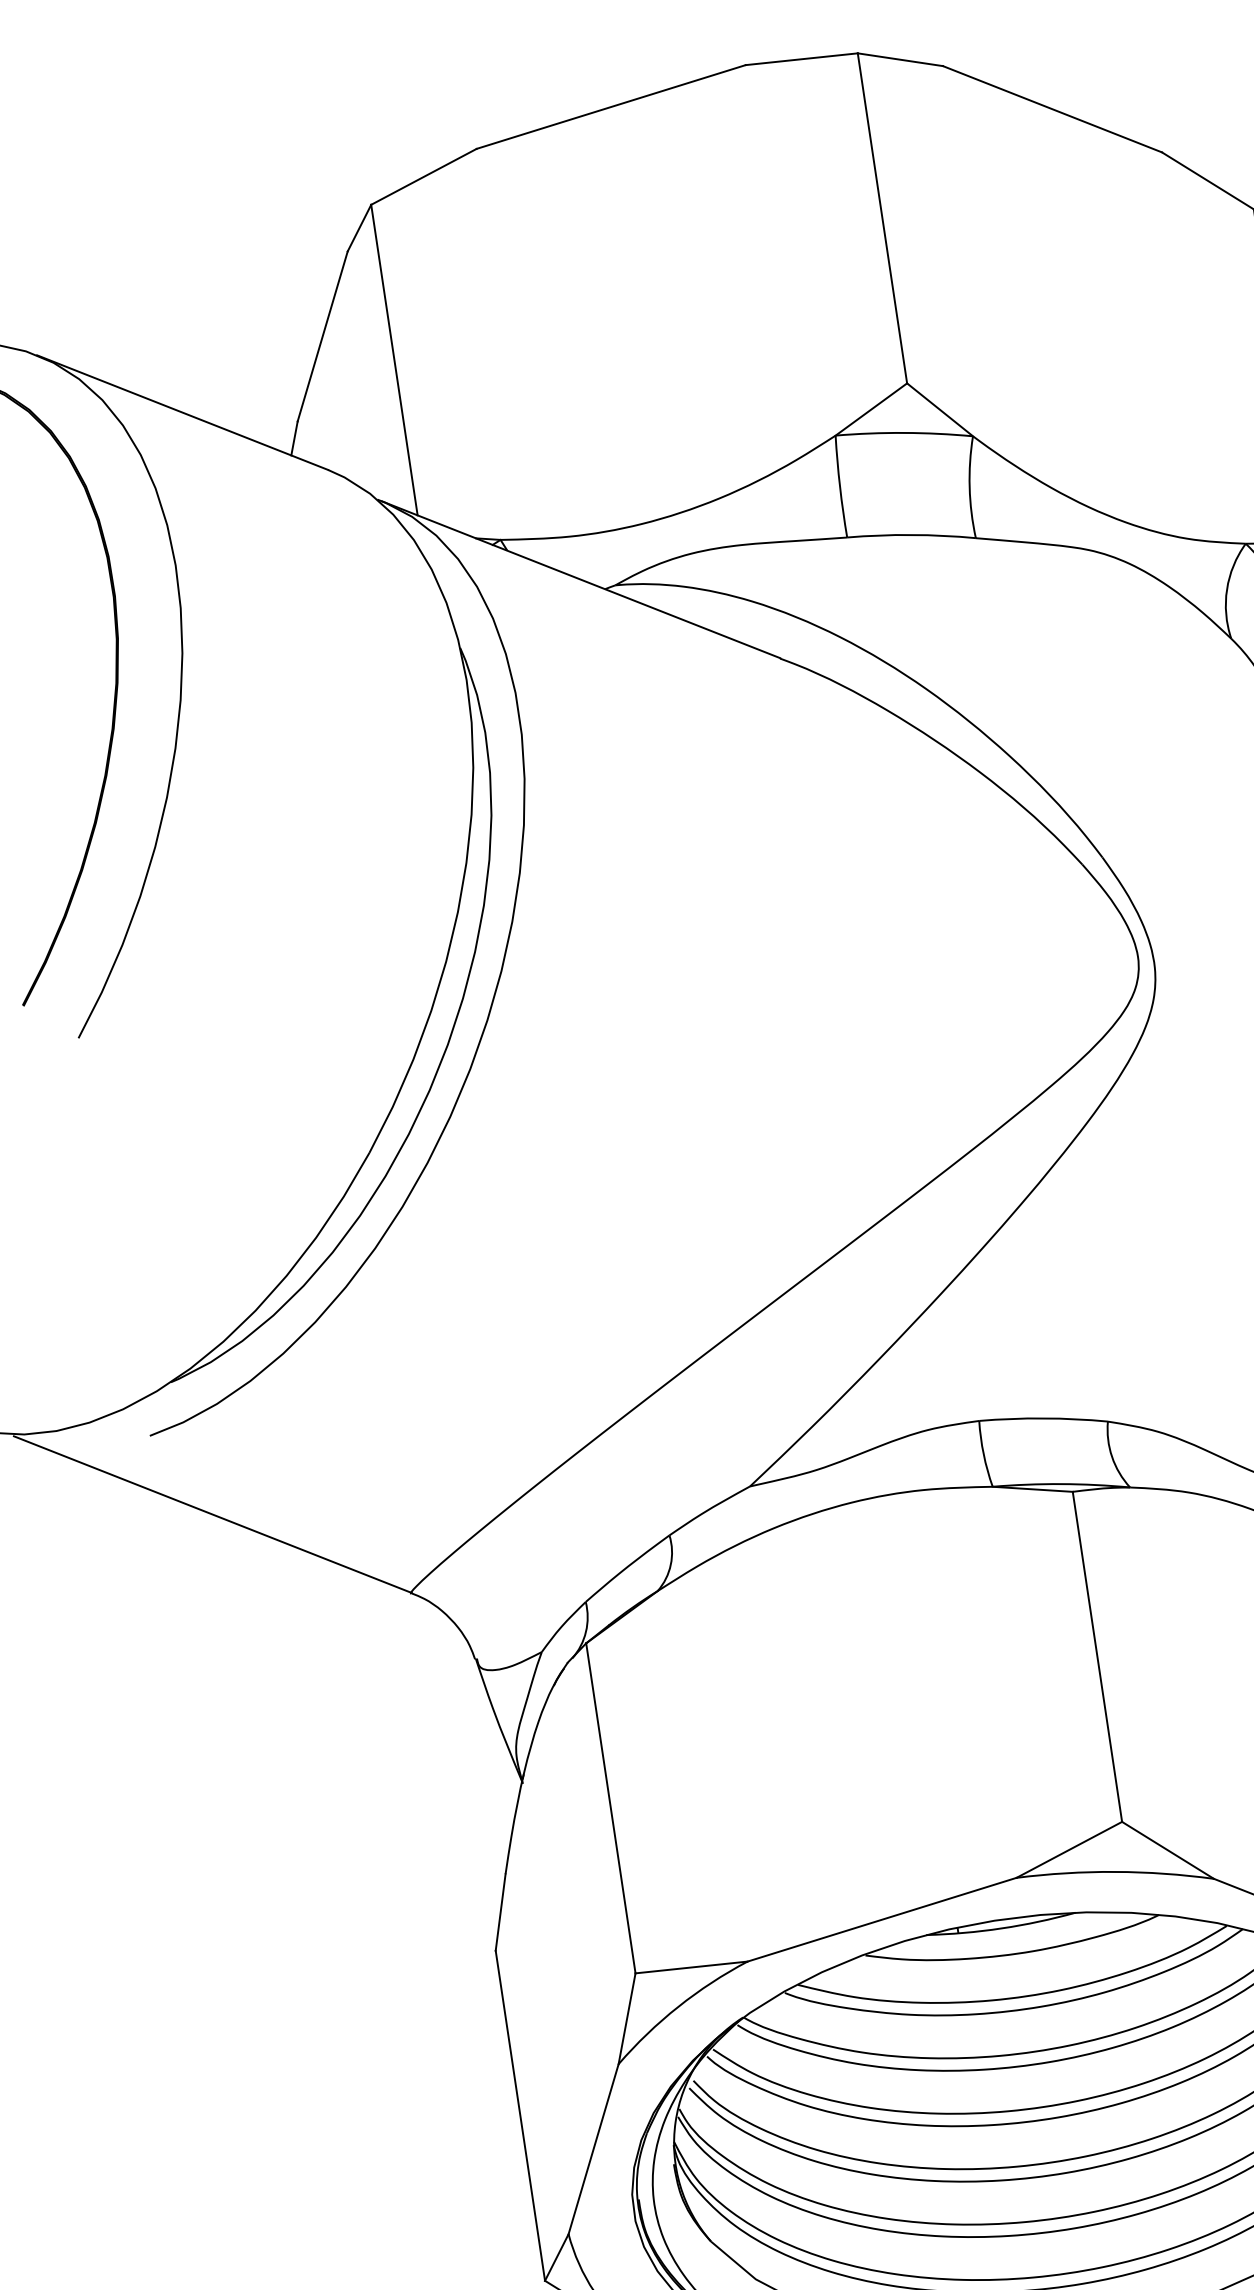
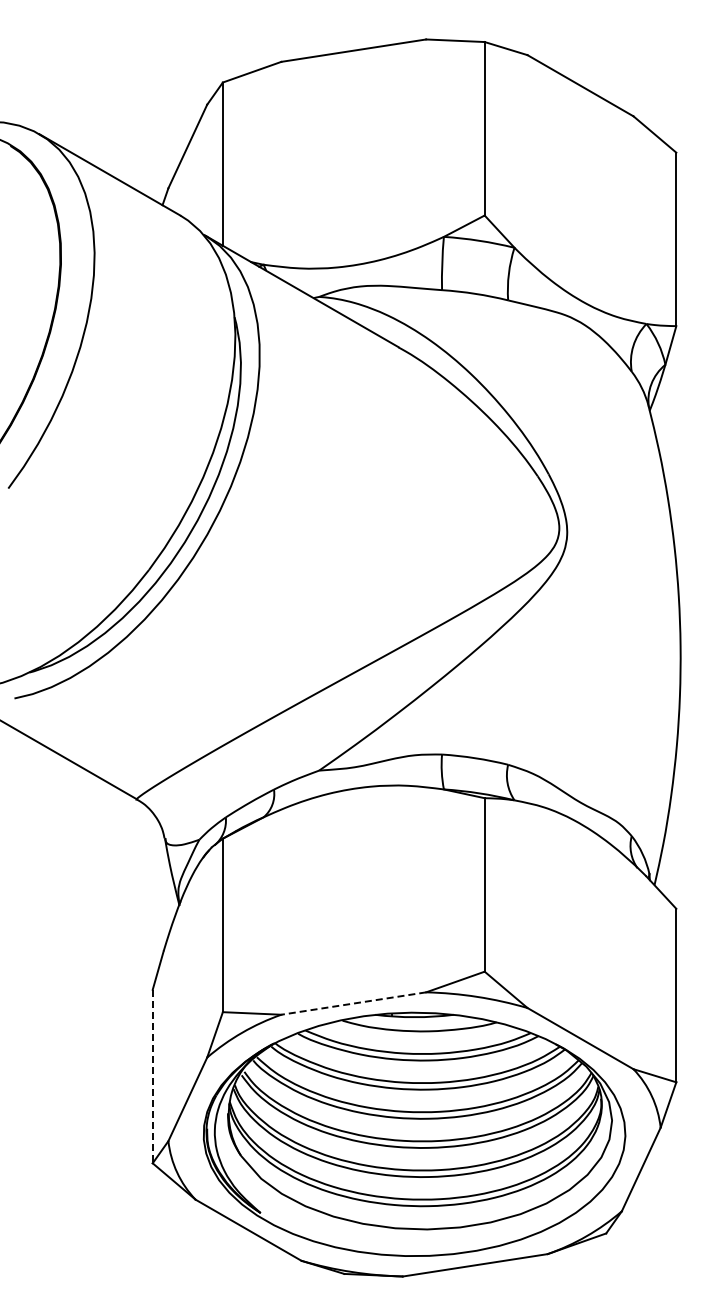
line: (881, 1919) -> (353, 1003), solid -> dashed
line: (519, 2115) -> (152, 1076), solid -> dashed

